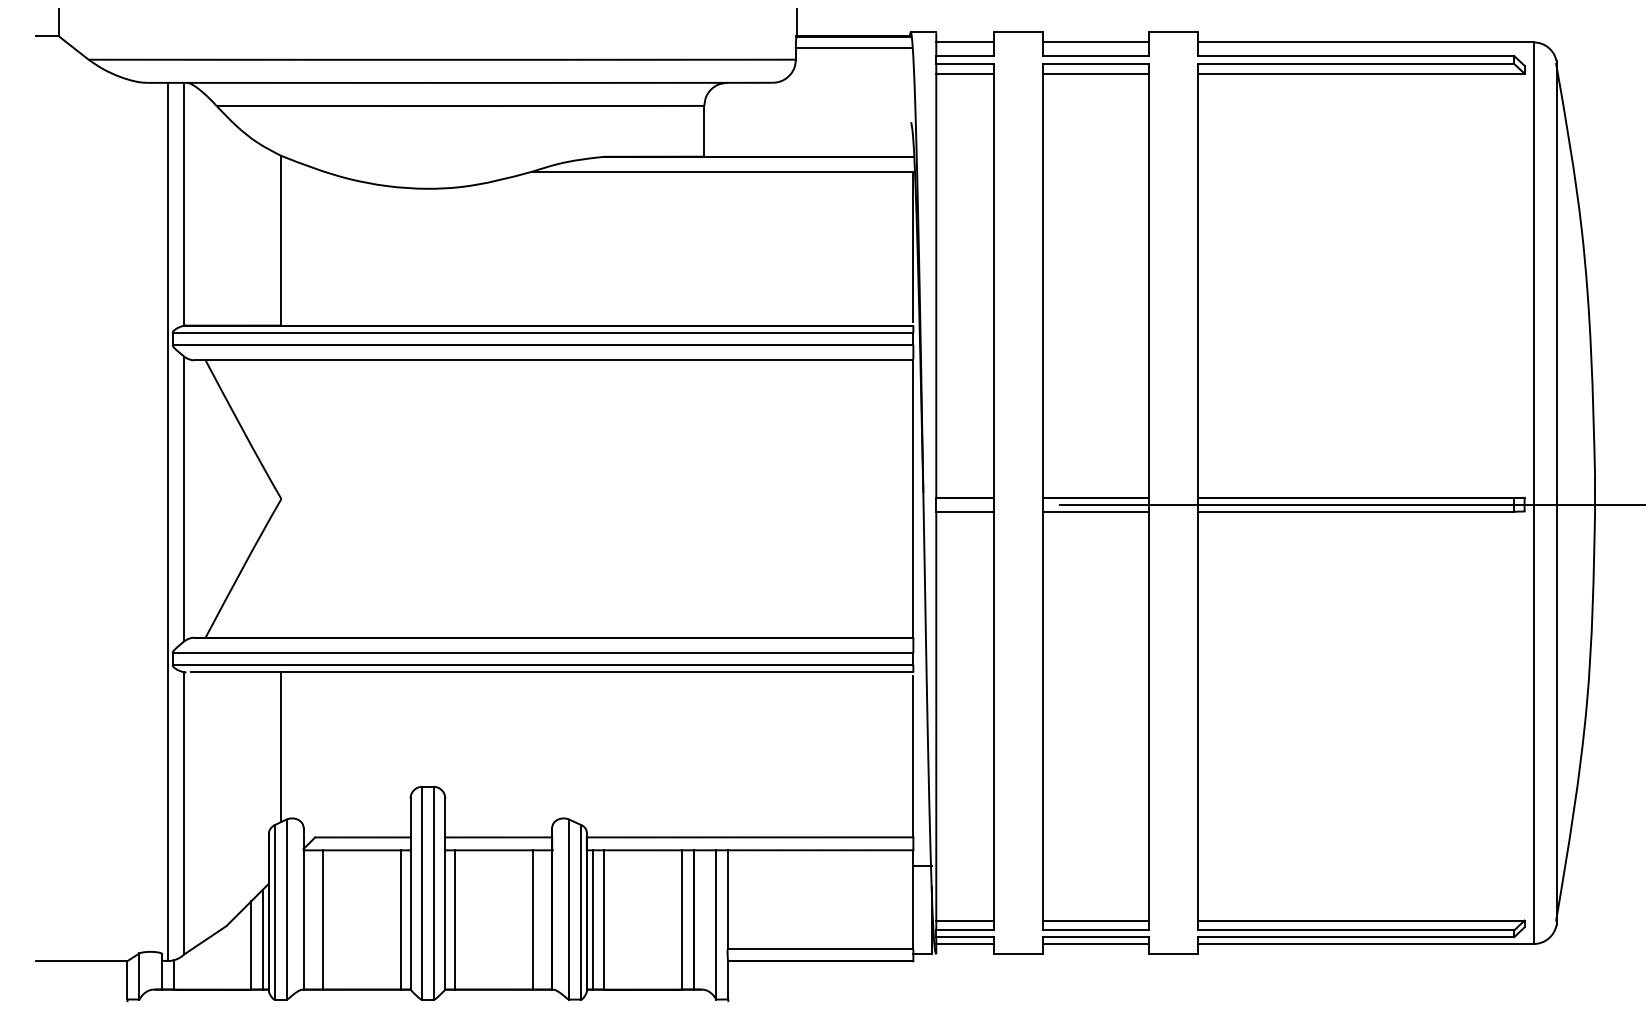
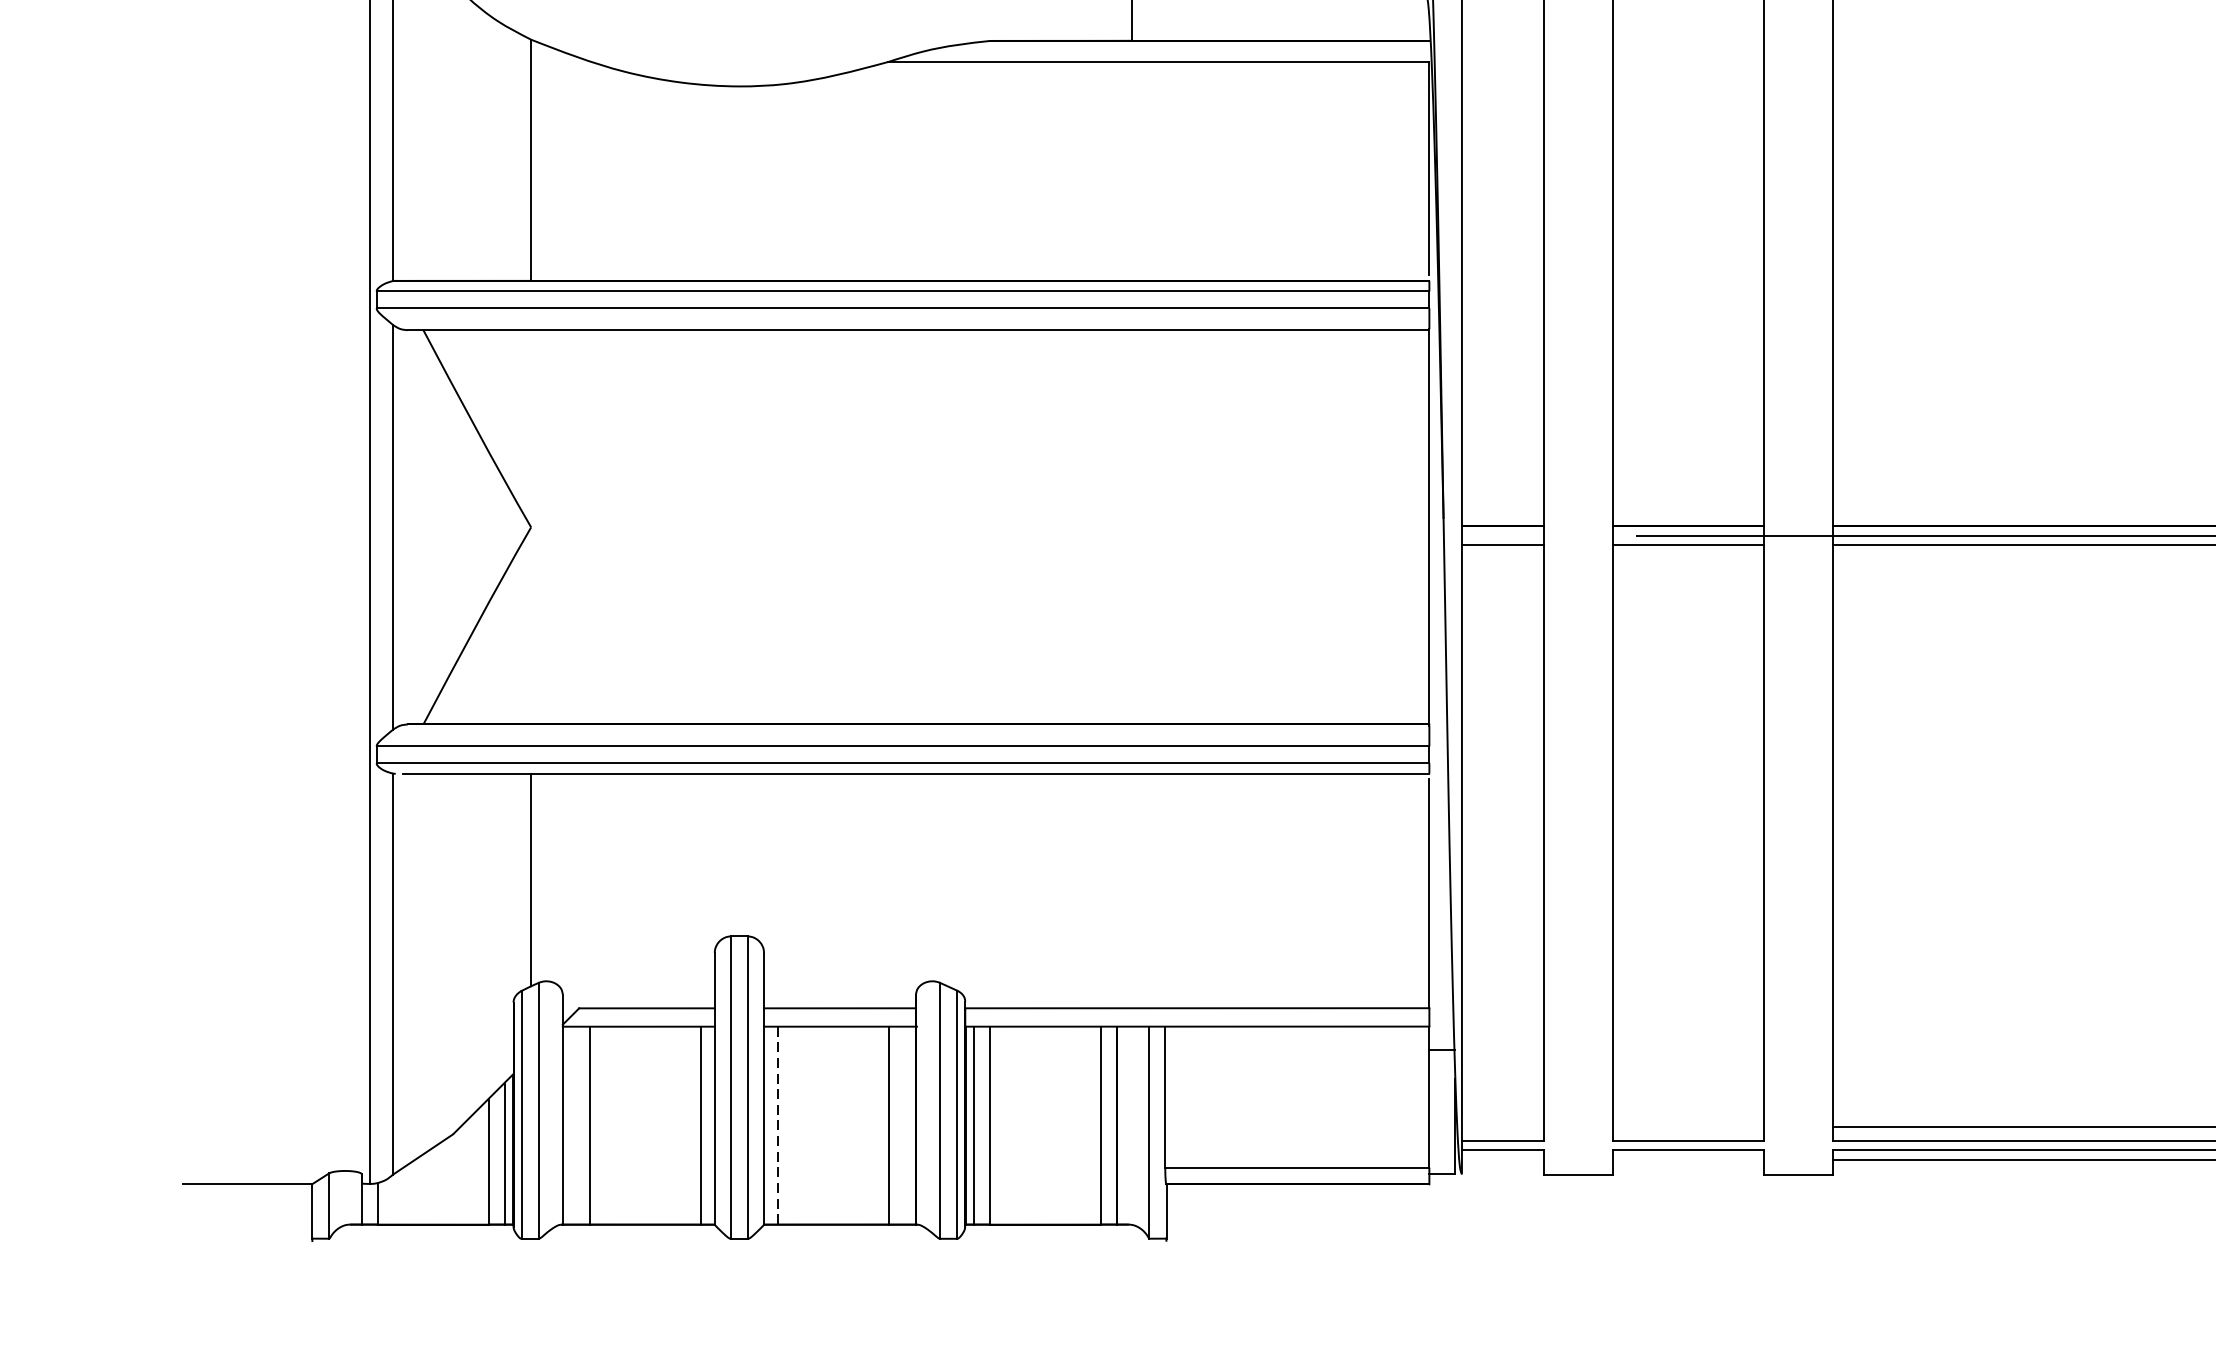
line: (454, 919) -> (777, 1124), solid -> dashed
line: (965, 920) -> (1503, 1126), removed
line: (1095, 920) -> (1688, 1126), removed
line: (965, 943) -> (1503, 1159), removed
line: (1095, 943) -> (1688, 1159), removed

